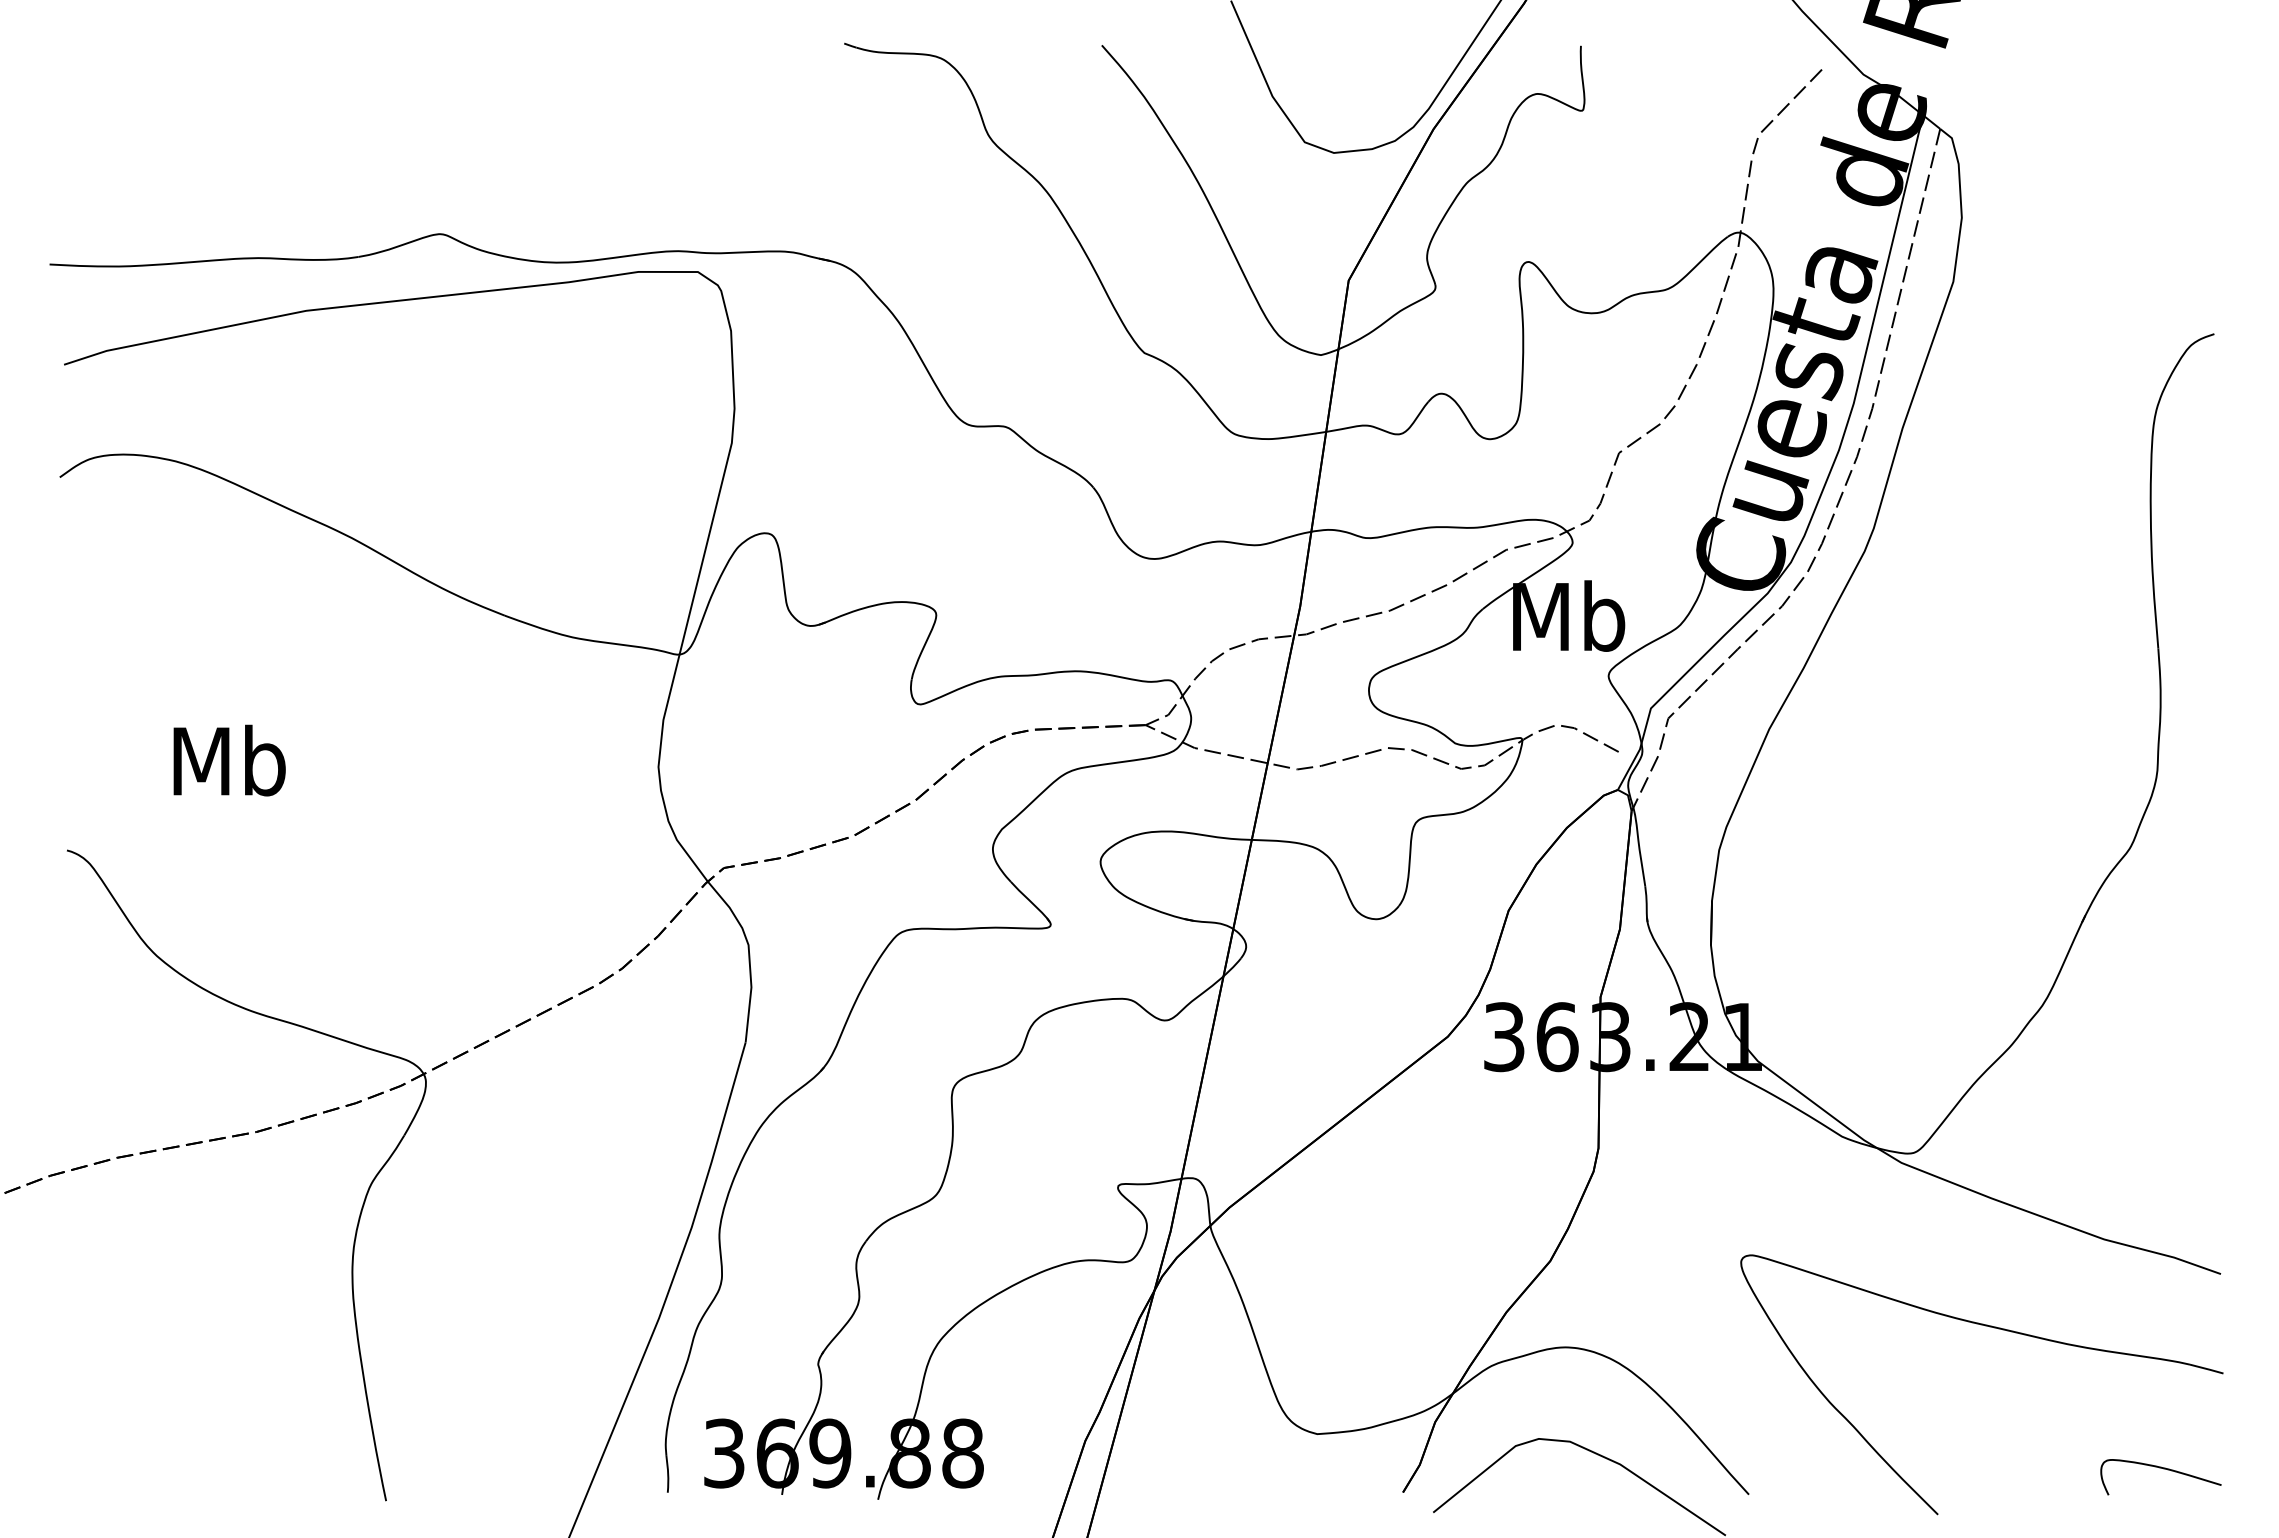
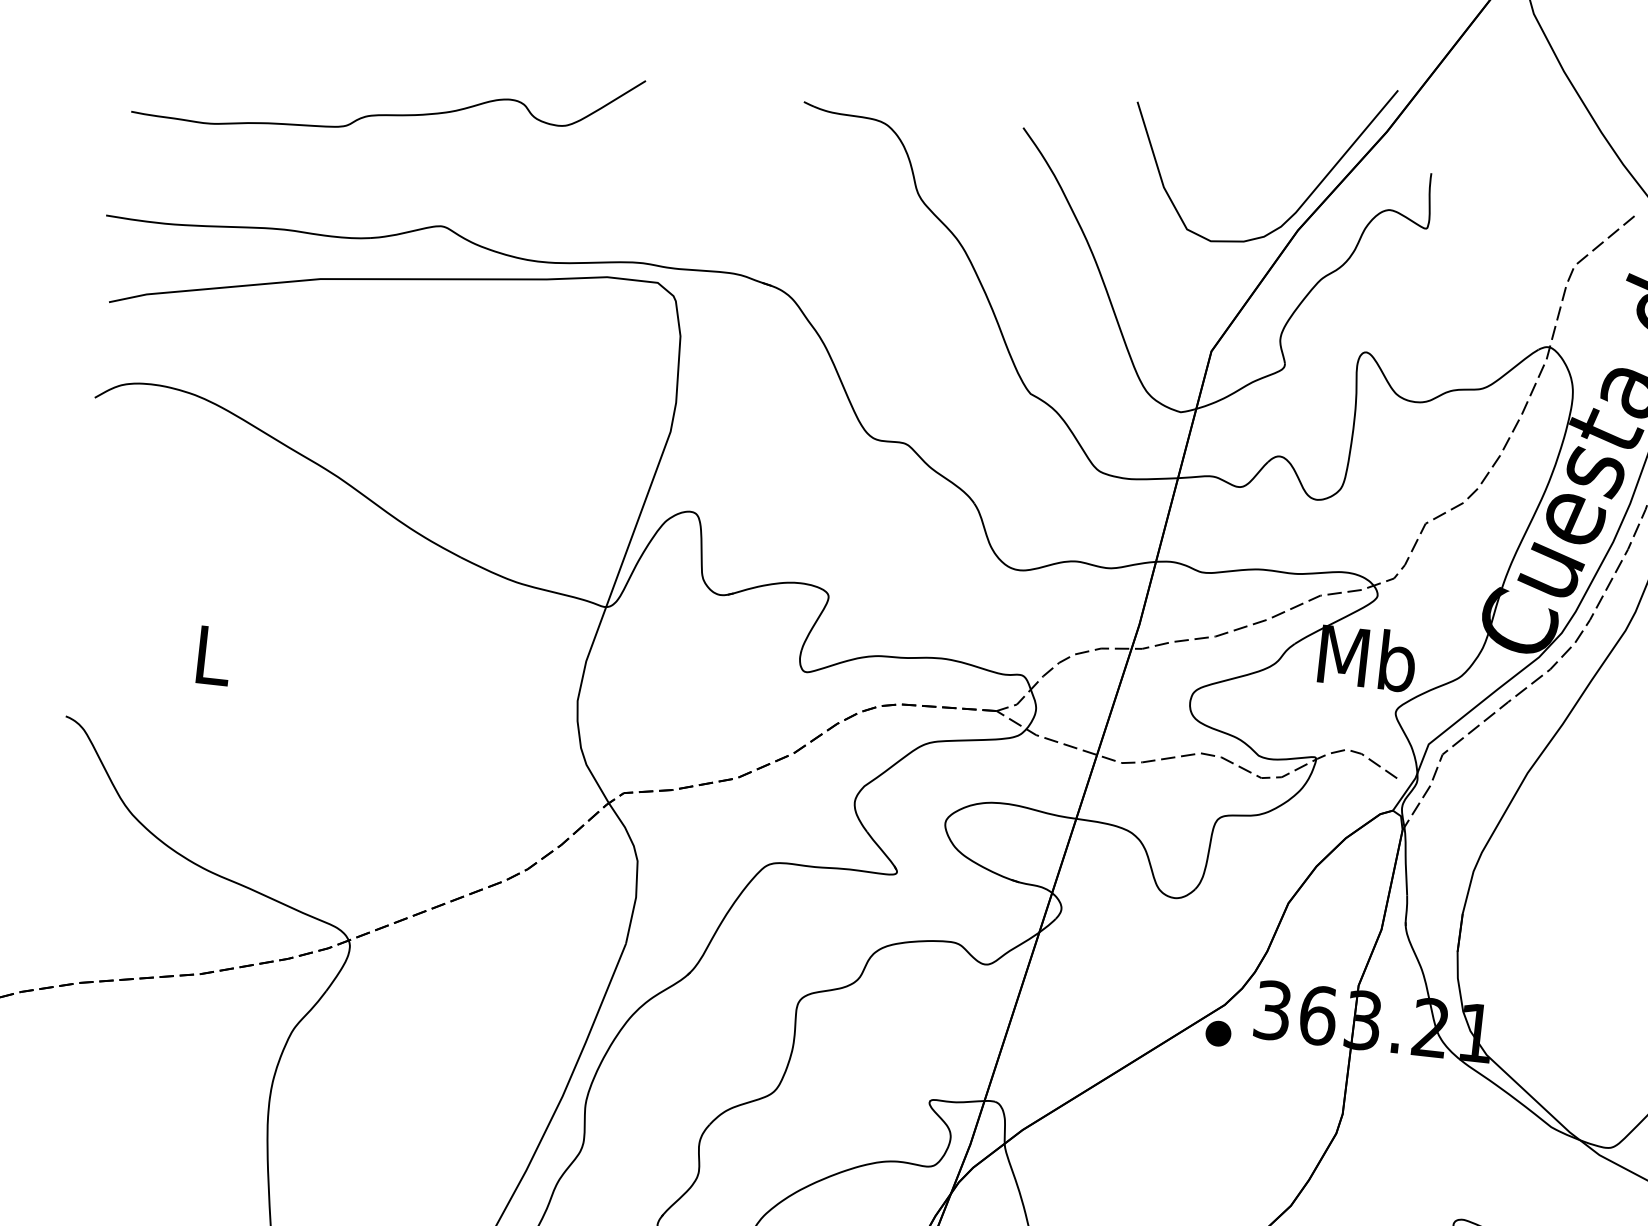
curve: (367, 110) -> (391, 114), added
text: (229, 760) -> (212, 654), Mb -> L
part: (1444, 1070) -> (1218, 1033), added

